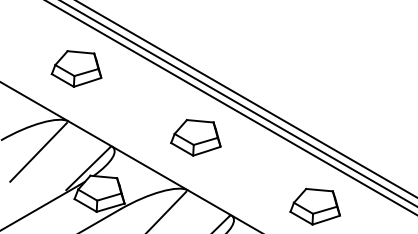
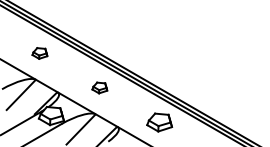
part: (75, 69) -> (39, 53), size x0.6
part: (195, 136) -> (99, 87), size x0.6

